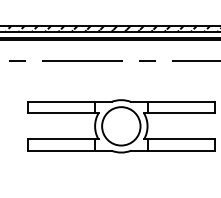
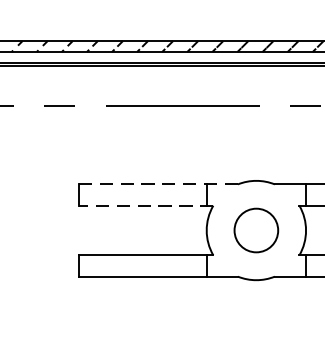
line: (69, 101) -> (158, 183), solid -> dashed
line: (62, 113) -> (145, 206), solid -> dashed
circle: (121, 126) -> (256, 230), size x0.6

